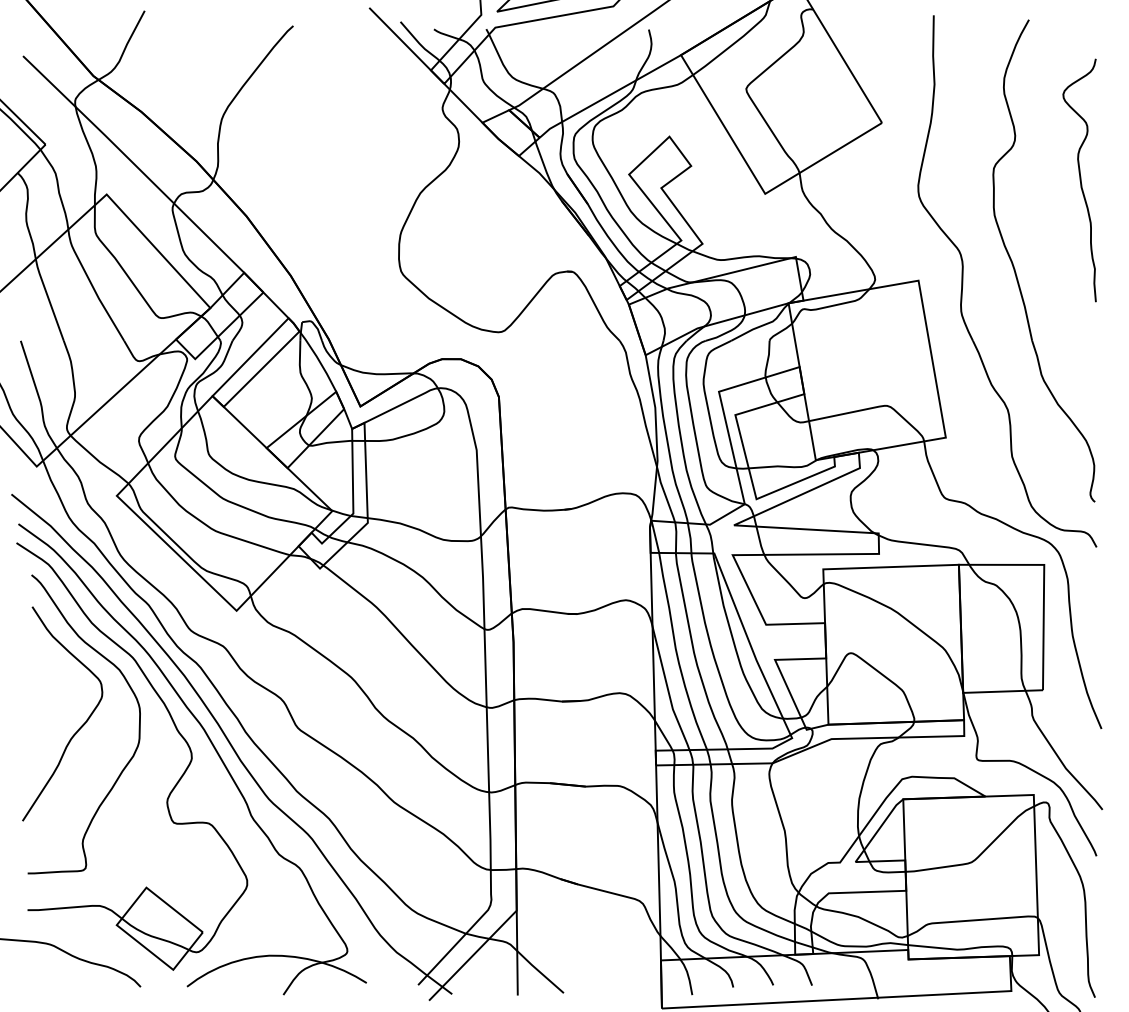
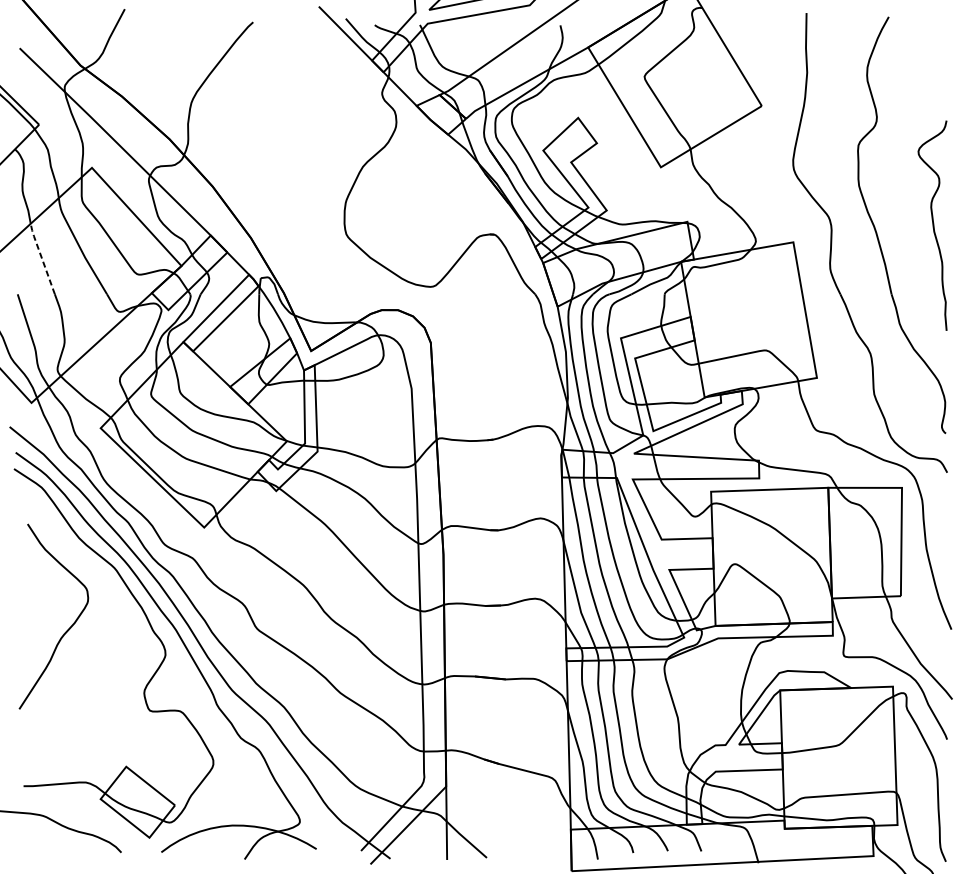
curve: (1079, 180) -> (932, 225), moved
line: (48, 298) -> (41, 257), solid -> dashed
curve: (138, 726) -> (119, 627), removed

